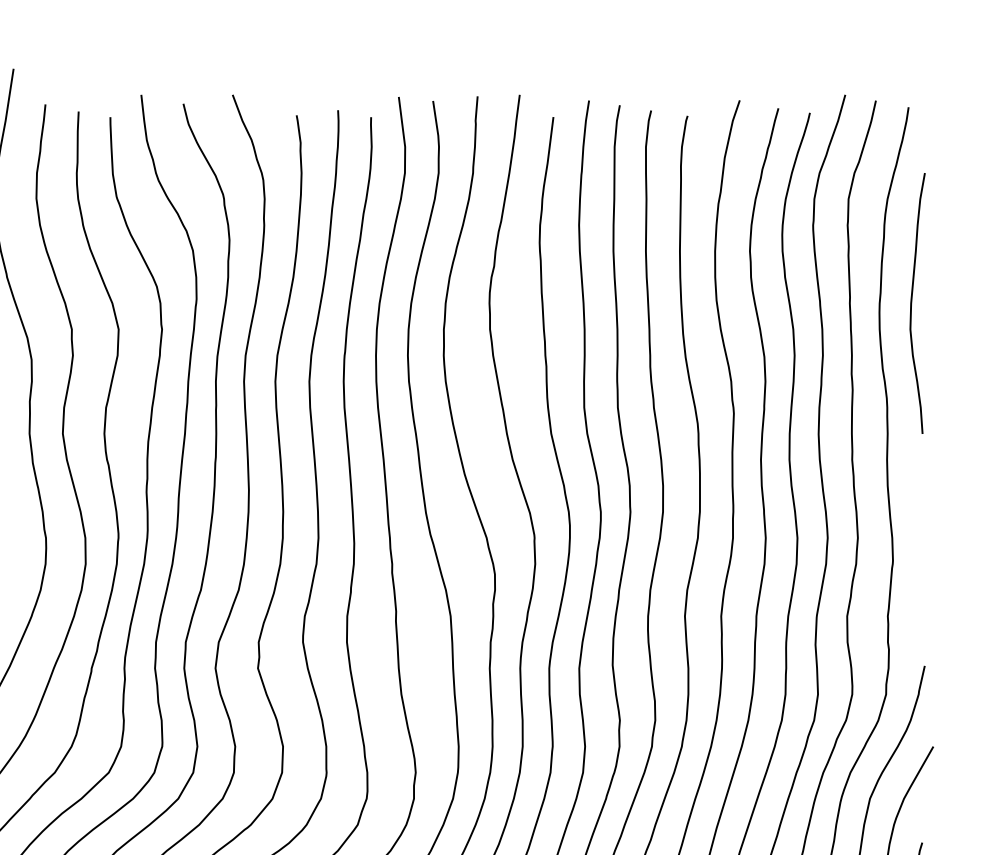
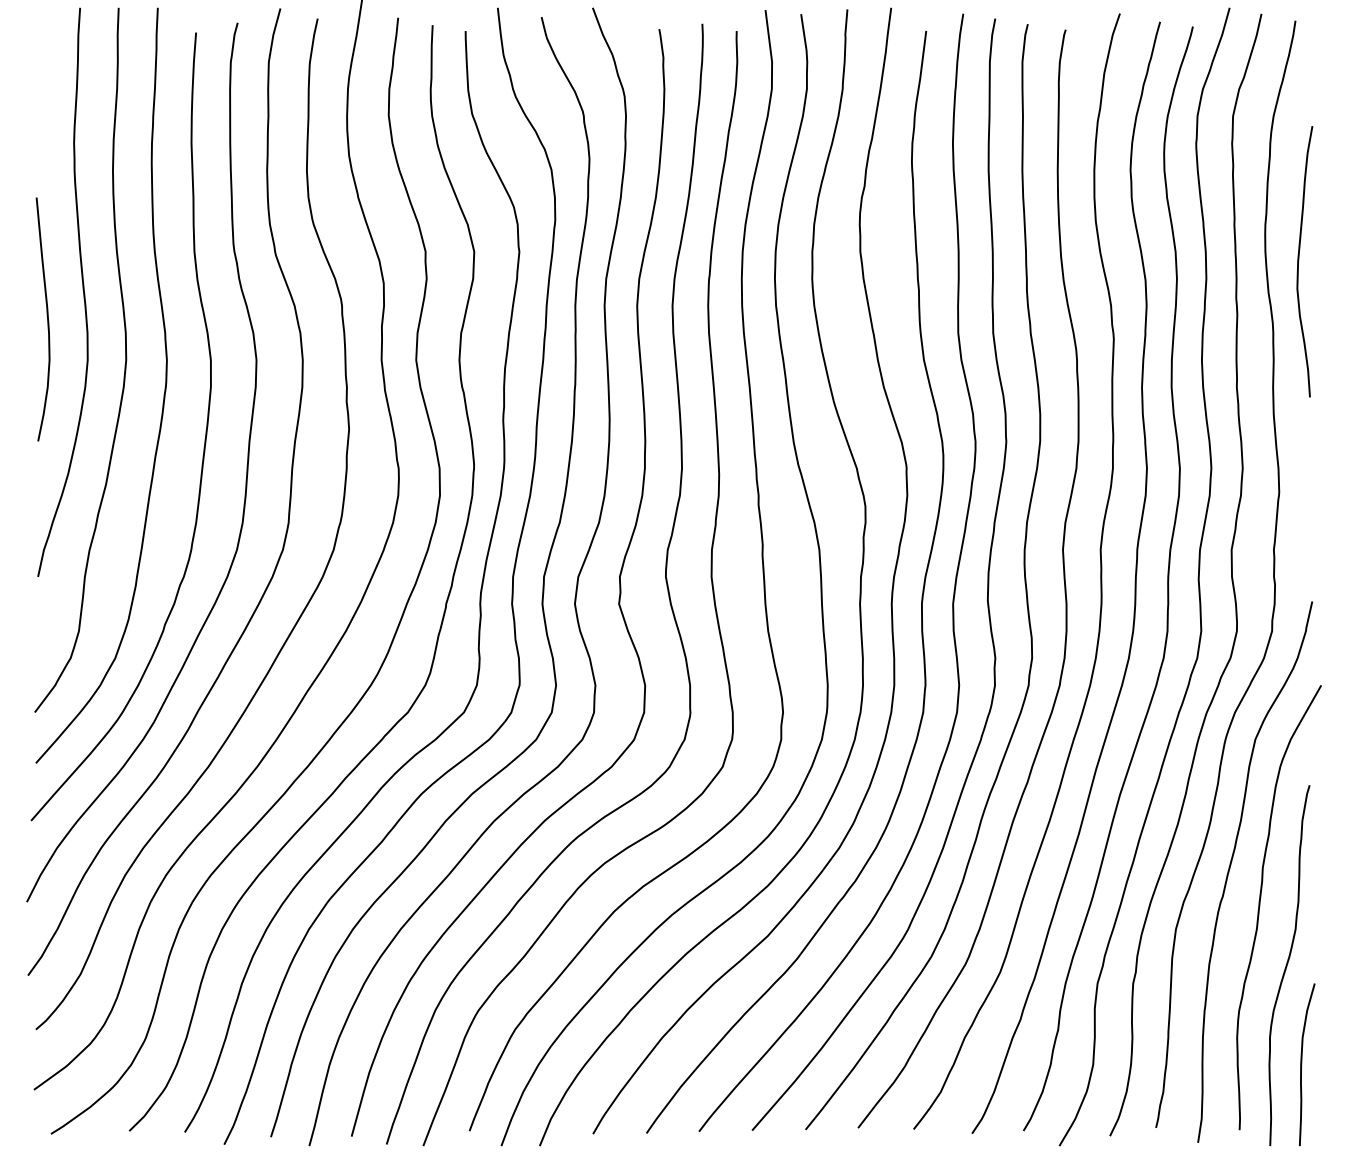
curve: (912, 302) -> (1299, 260), moved

